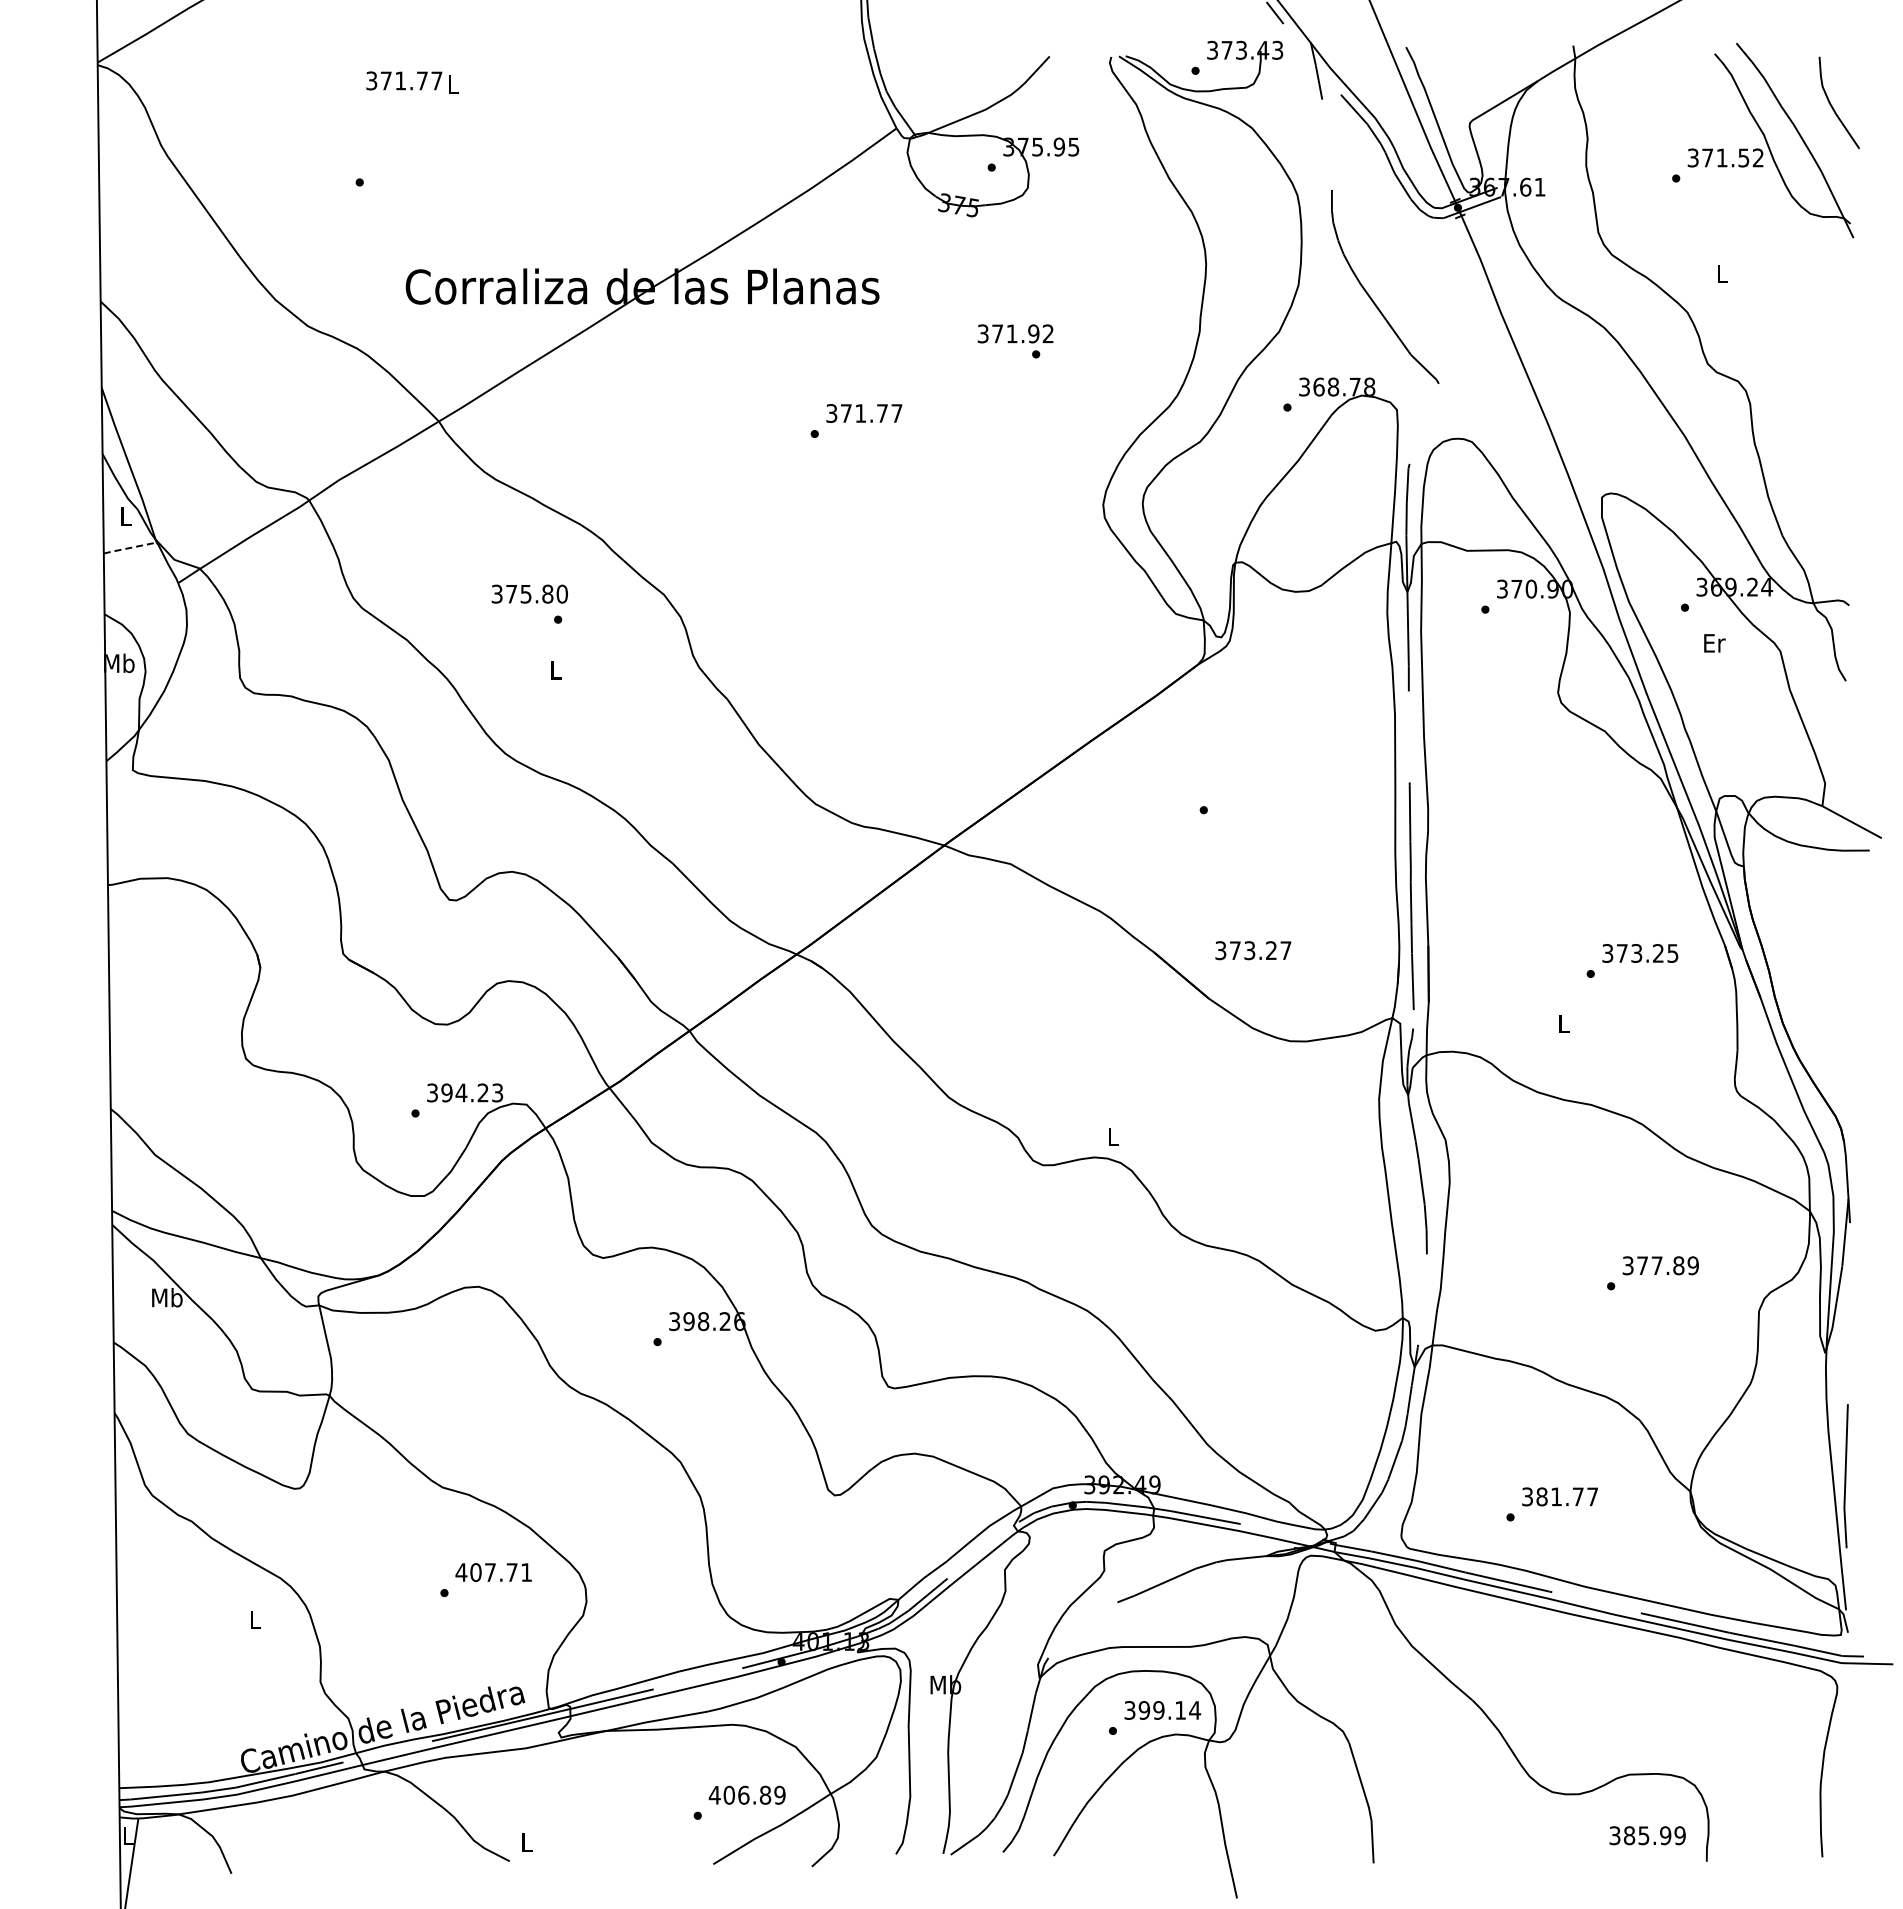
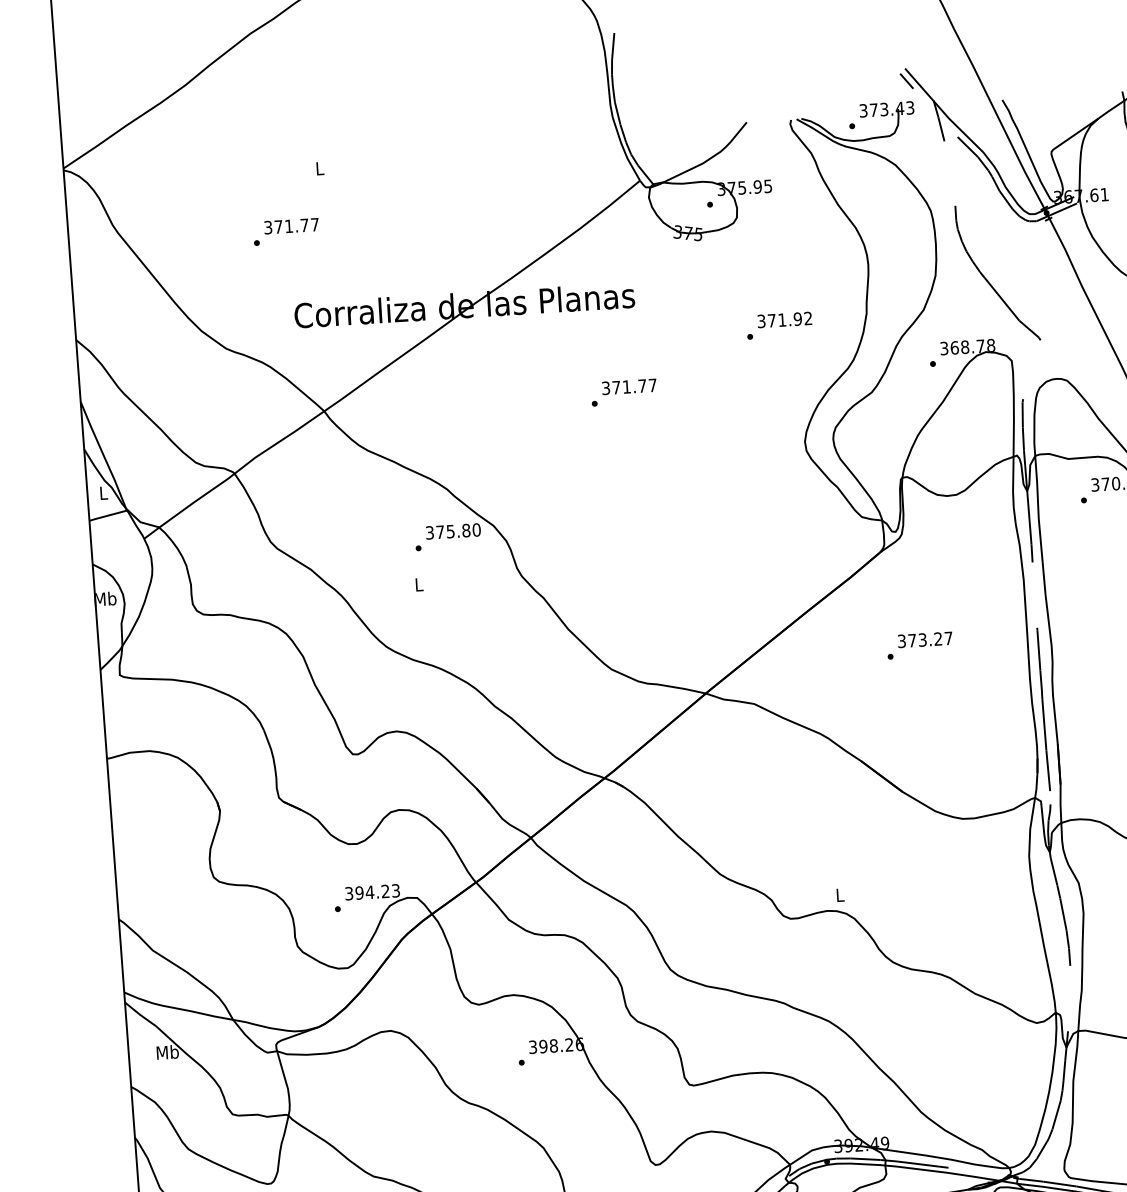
text: (404, 80) -> (291, 225), moved
text: (1015, 333) -> (784, 319), moved
line: (129, 548) -> (107, 516), dashed -> solid
text: (529, 593) -> (453, 530), moved
text: (1253, 950) -> (925, 639), moved

